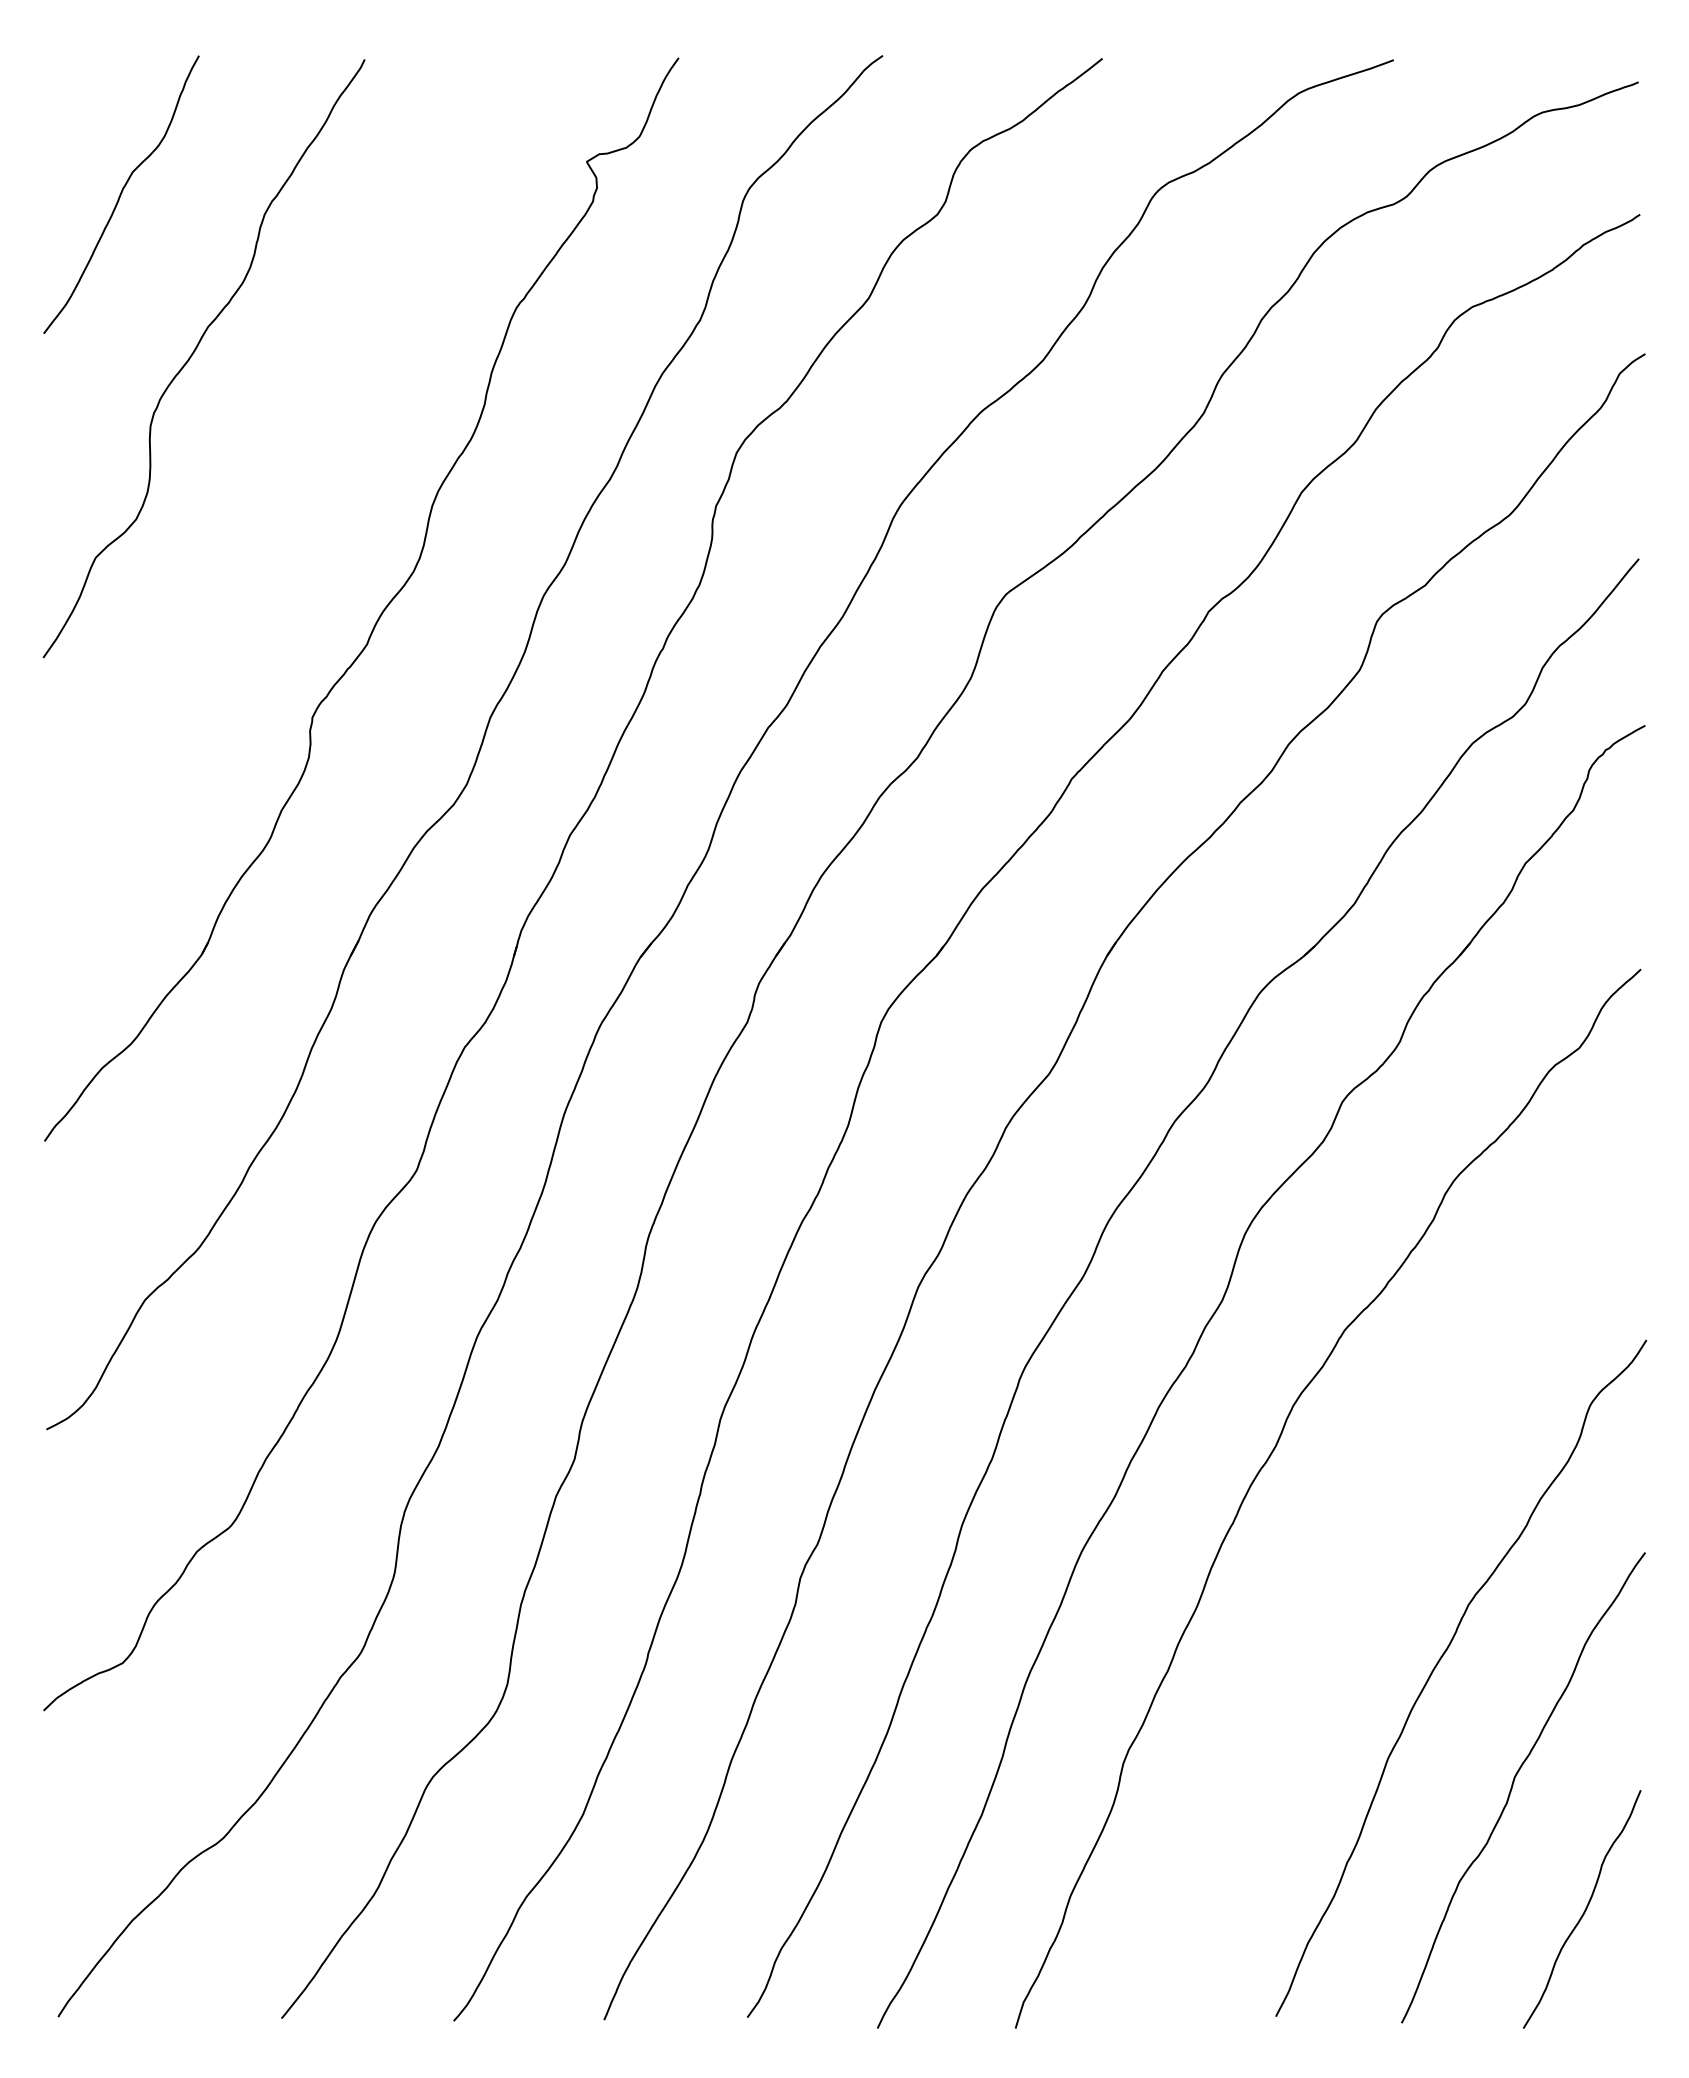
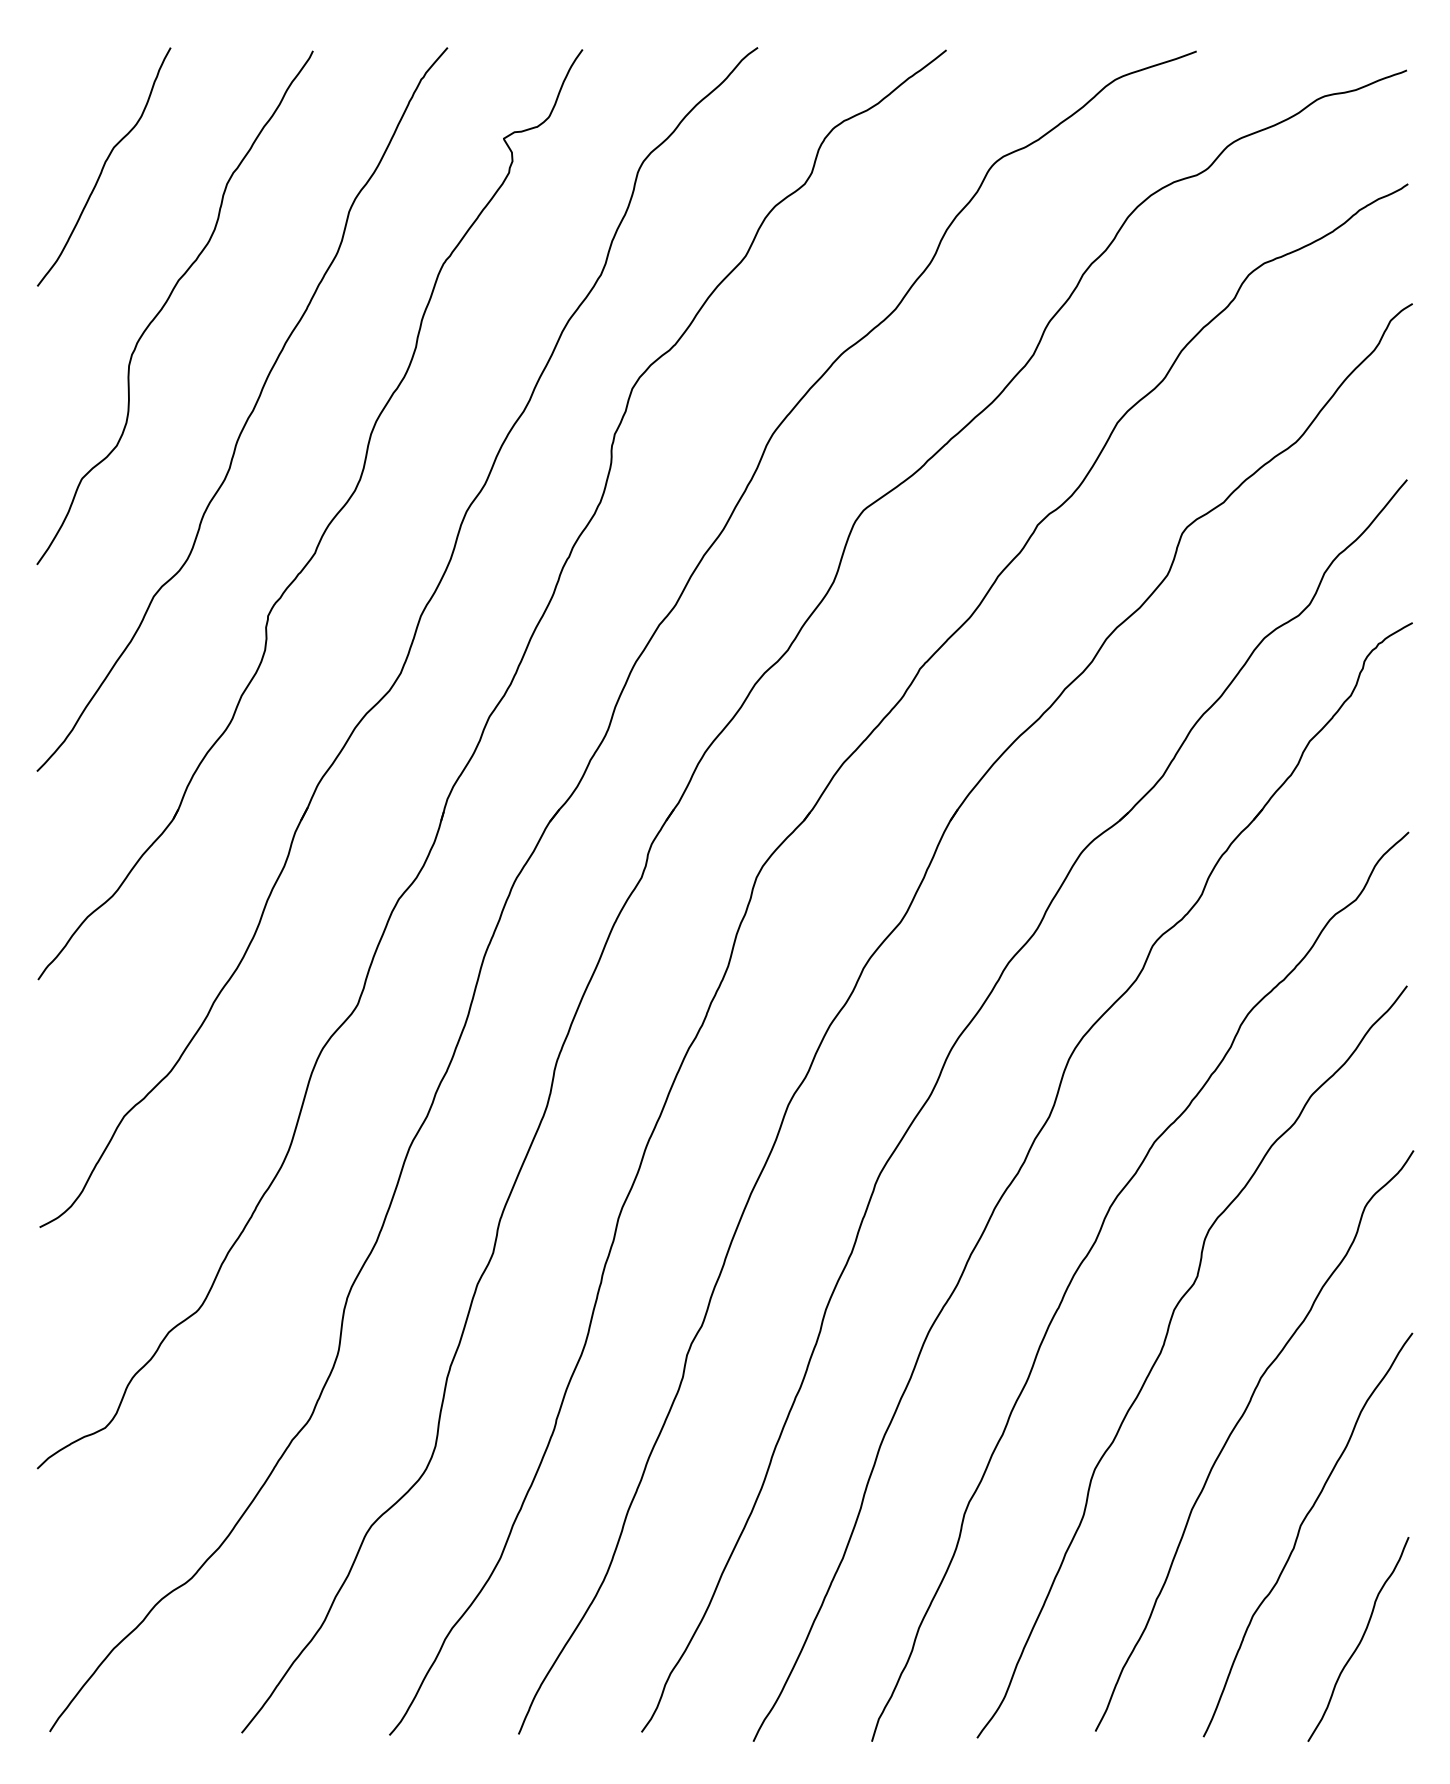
curve: (291, 481) -> (250, 413), added
curve: (1353, 1574) -> (1162, 1351), added

